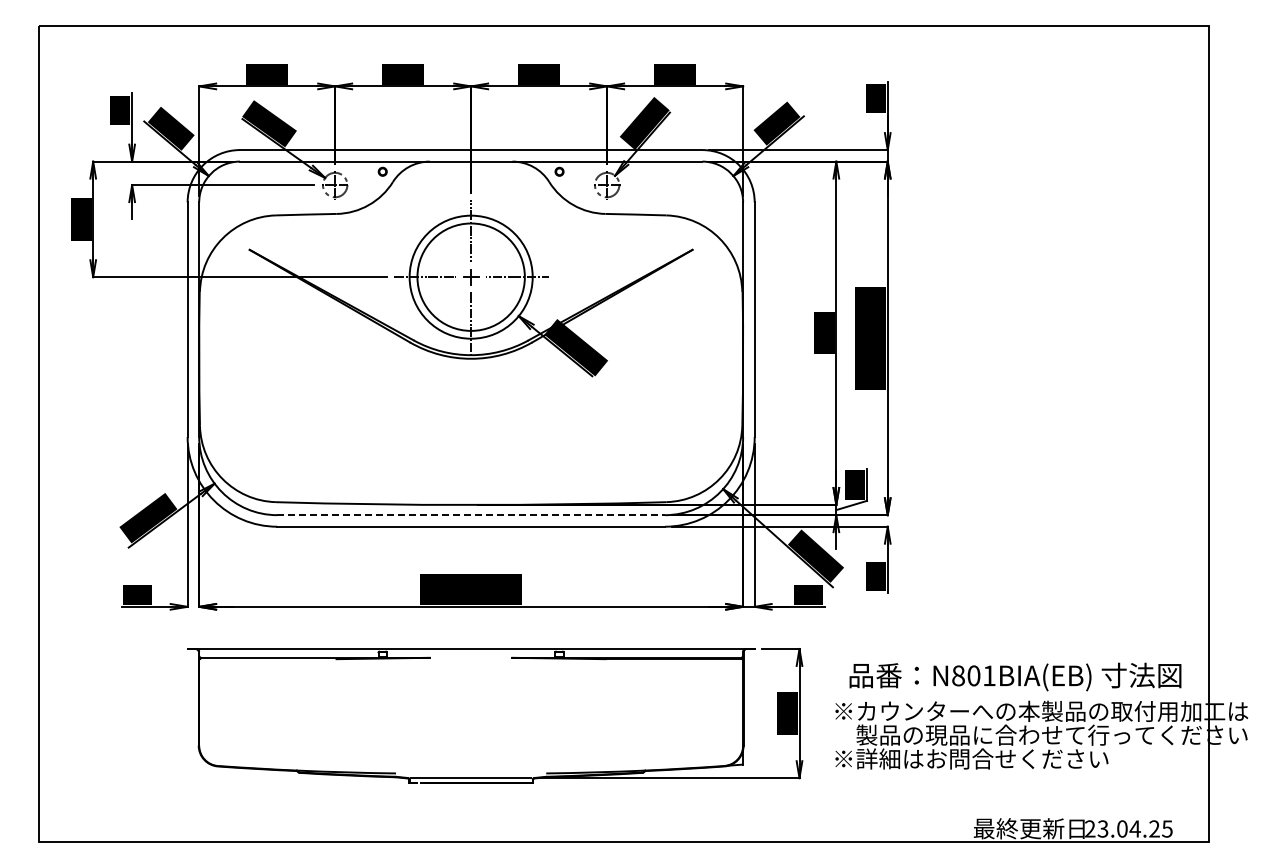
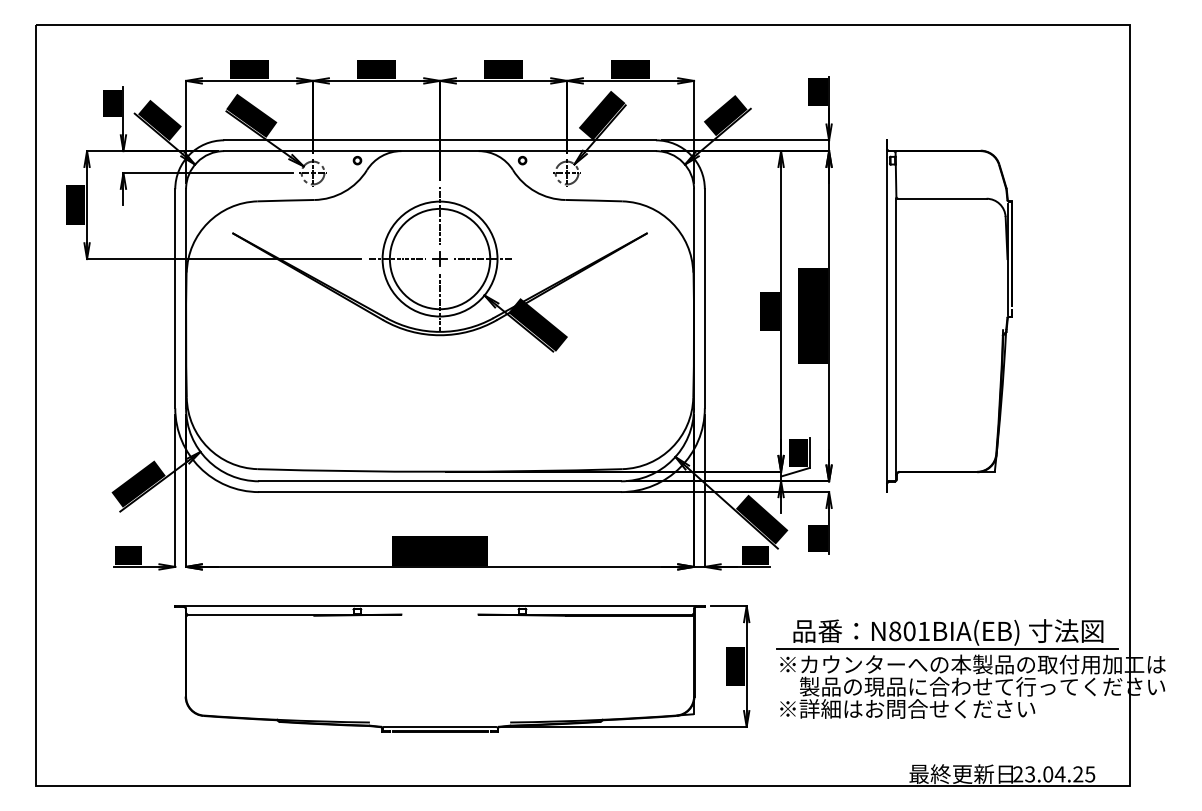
part: (1016, 338) -> (949, 316), added
line: (471, 515) -> (440, 481), dashed -> solid
line: (1013, 695) -> (946, 649), added

